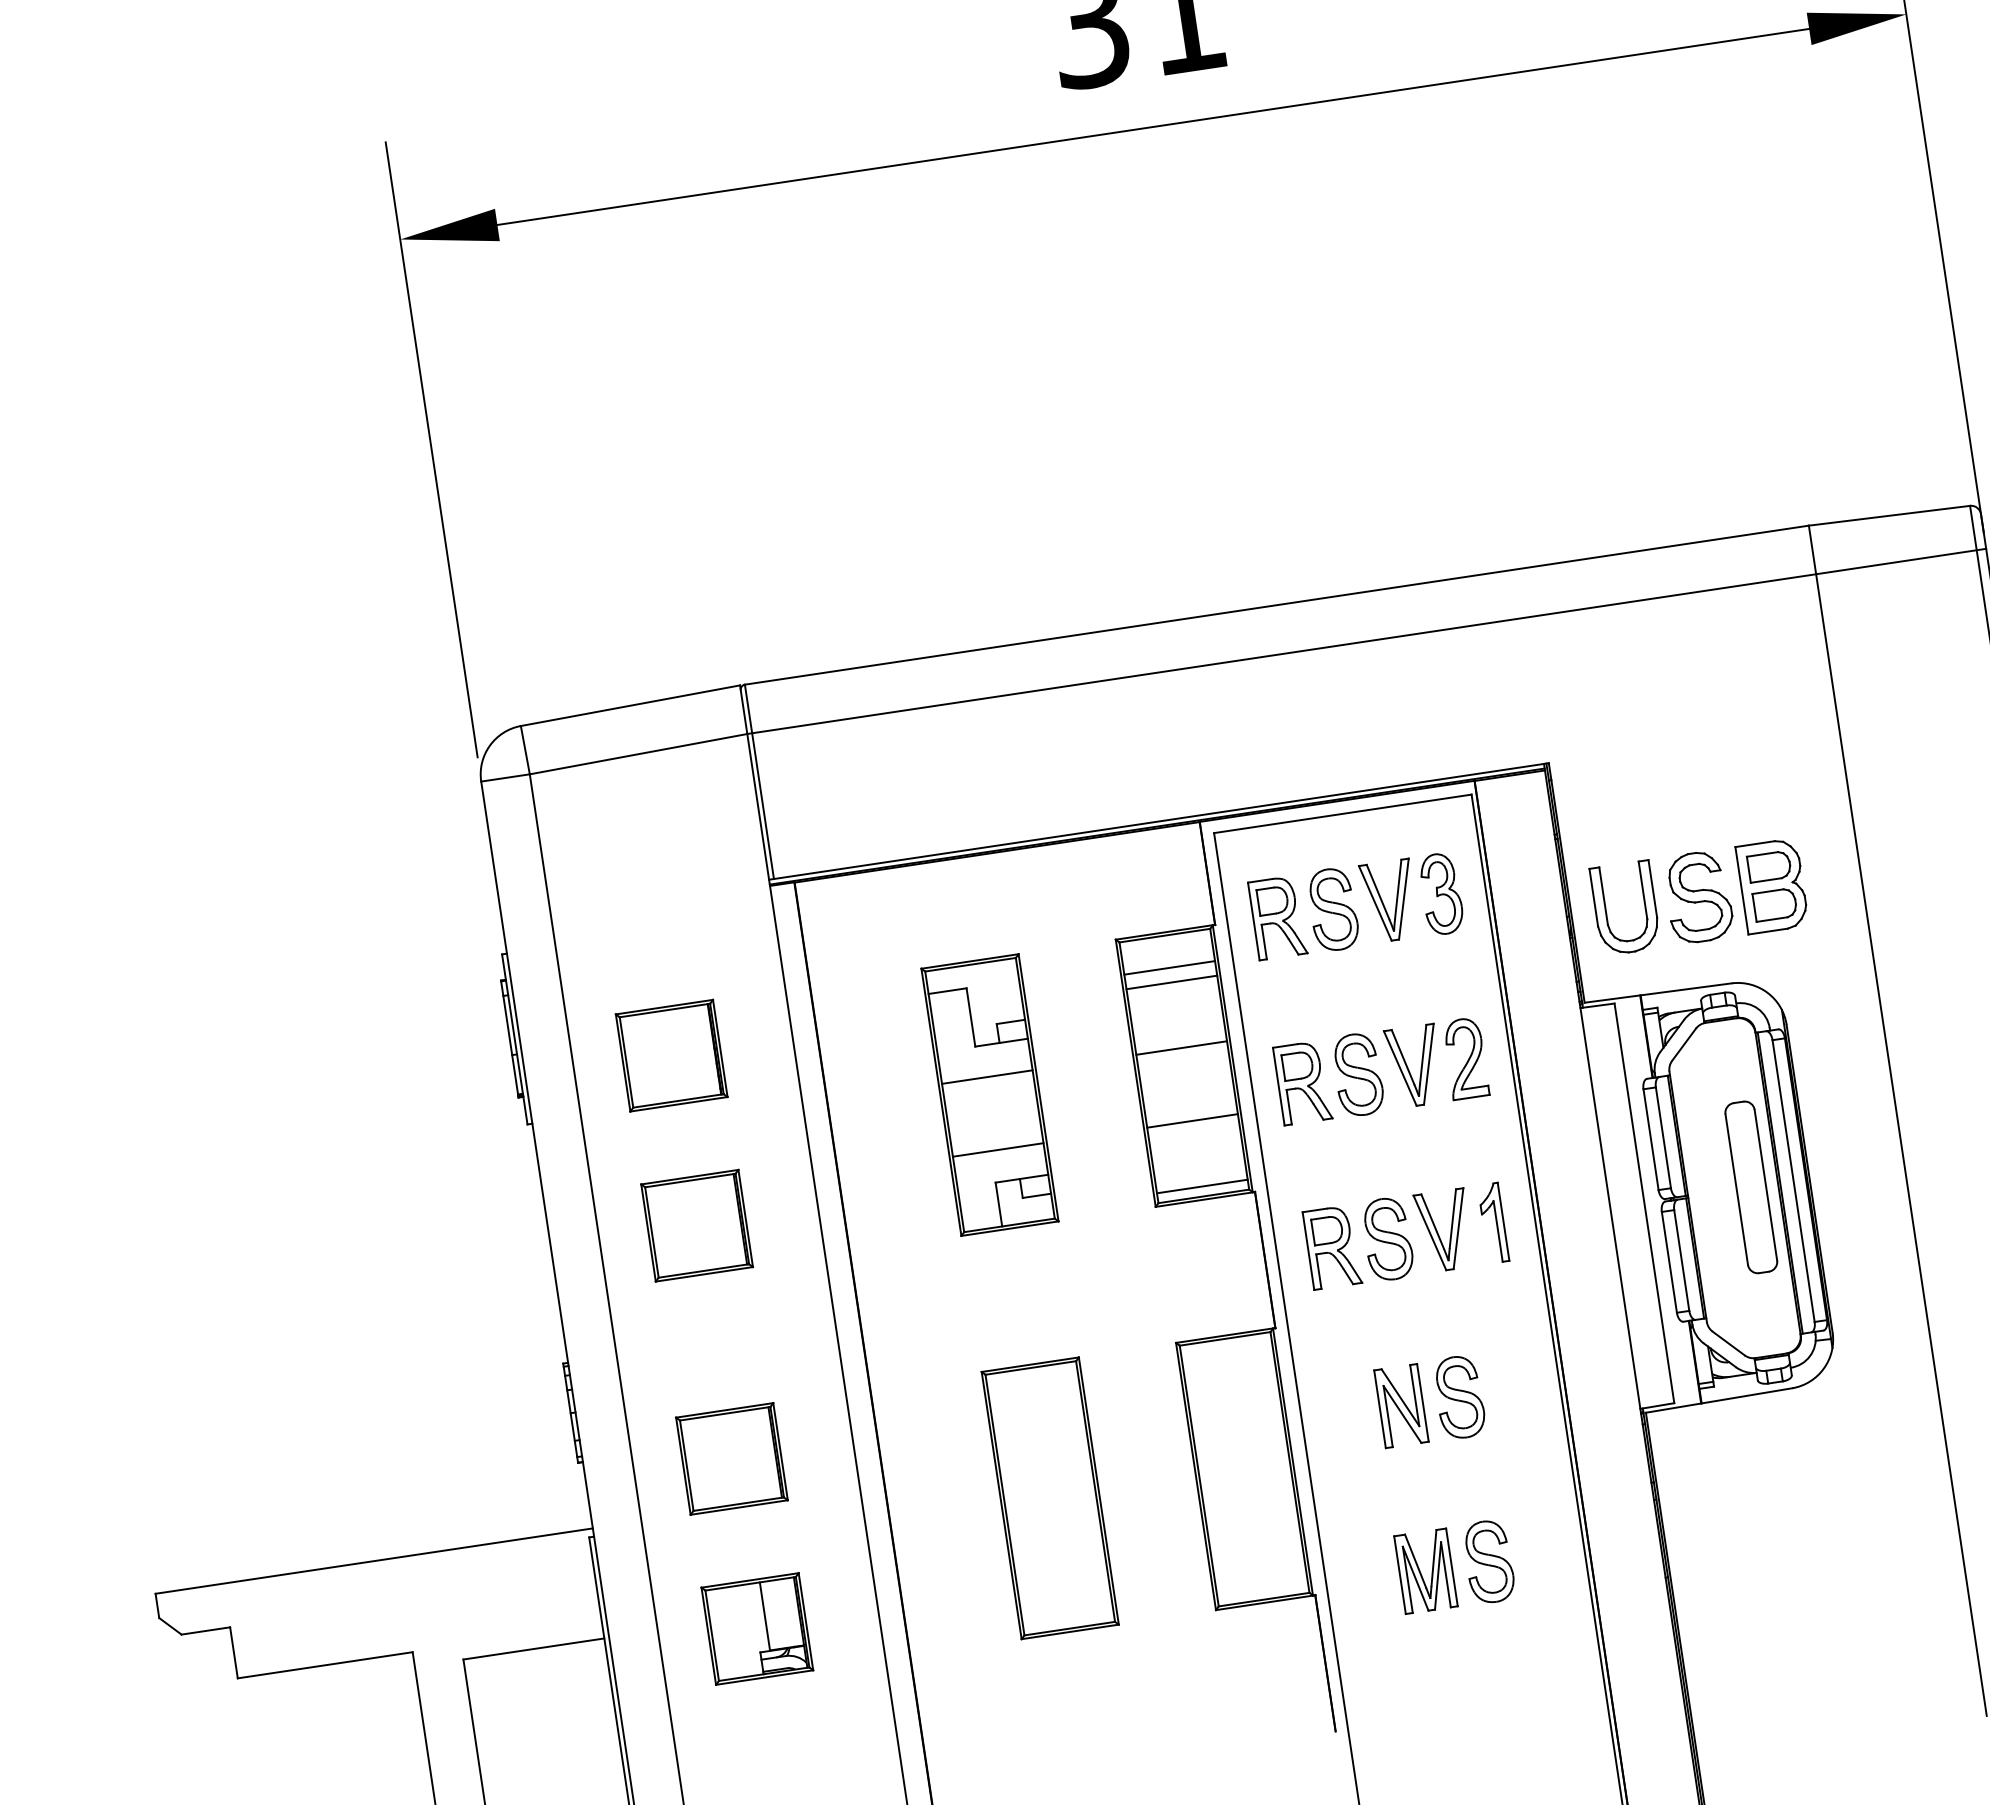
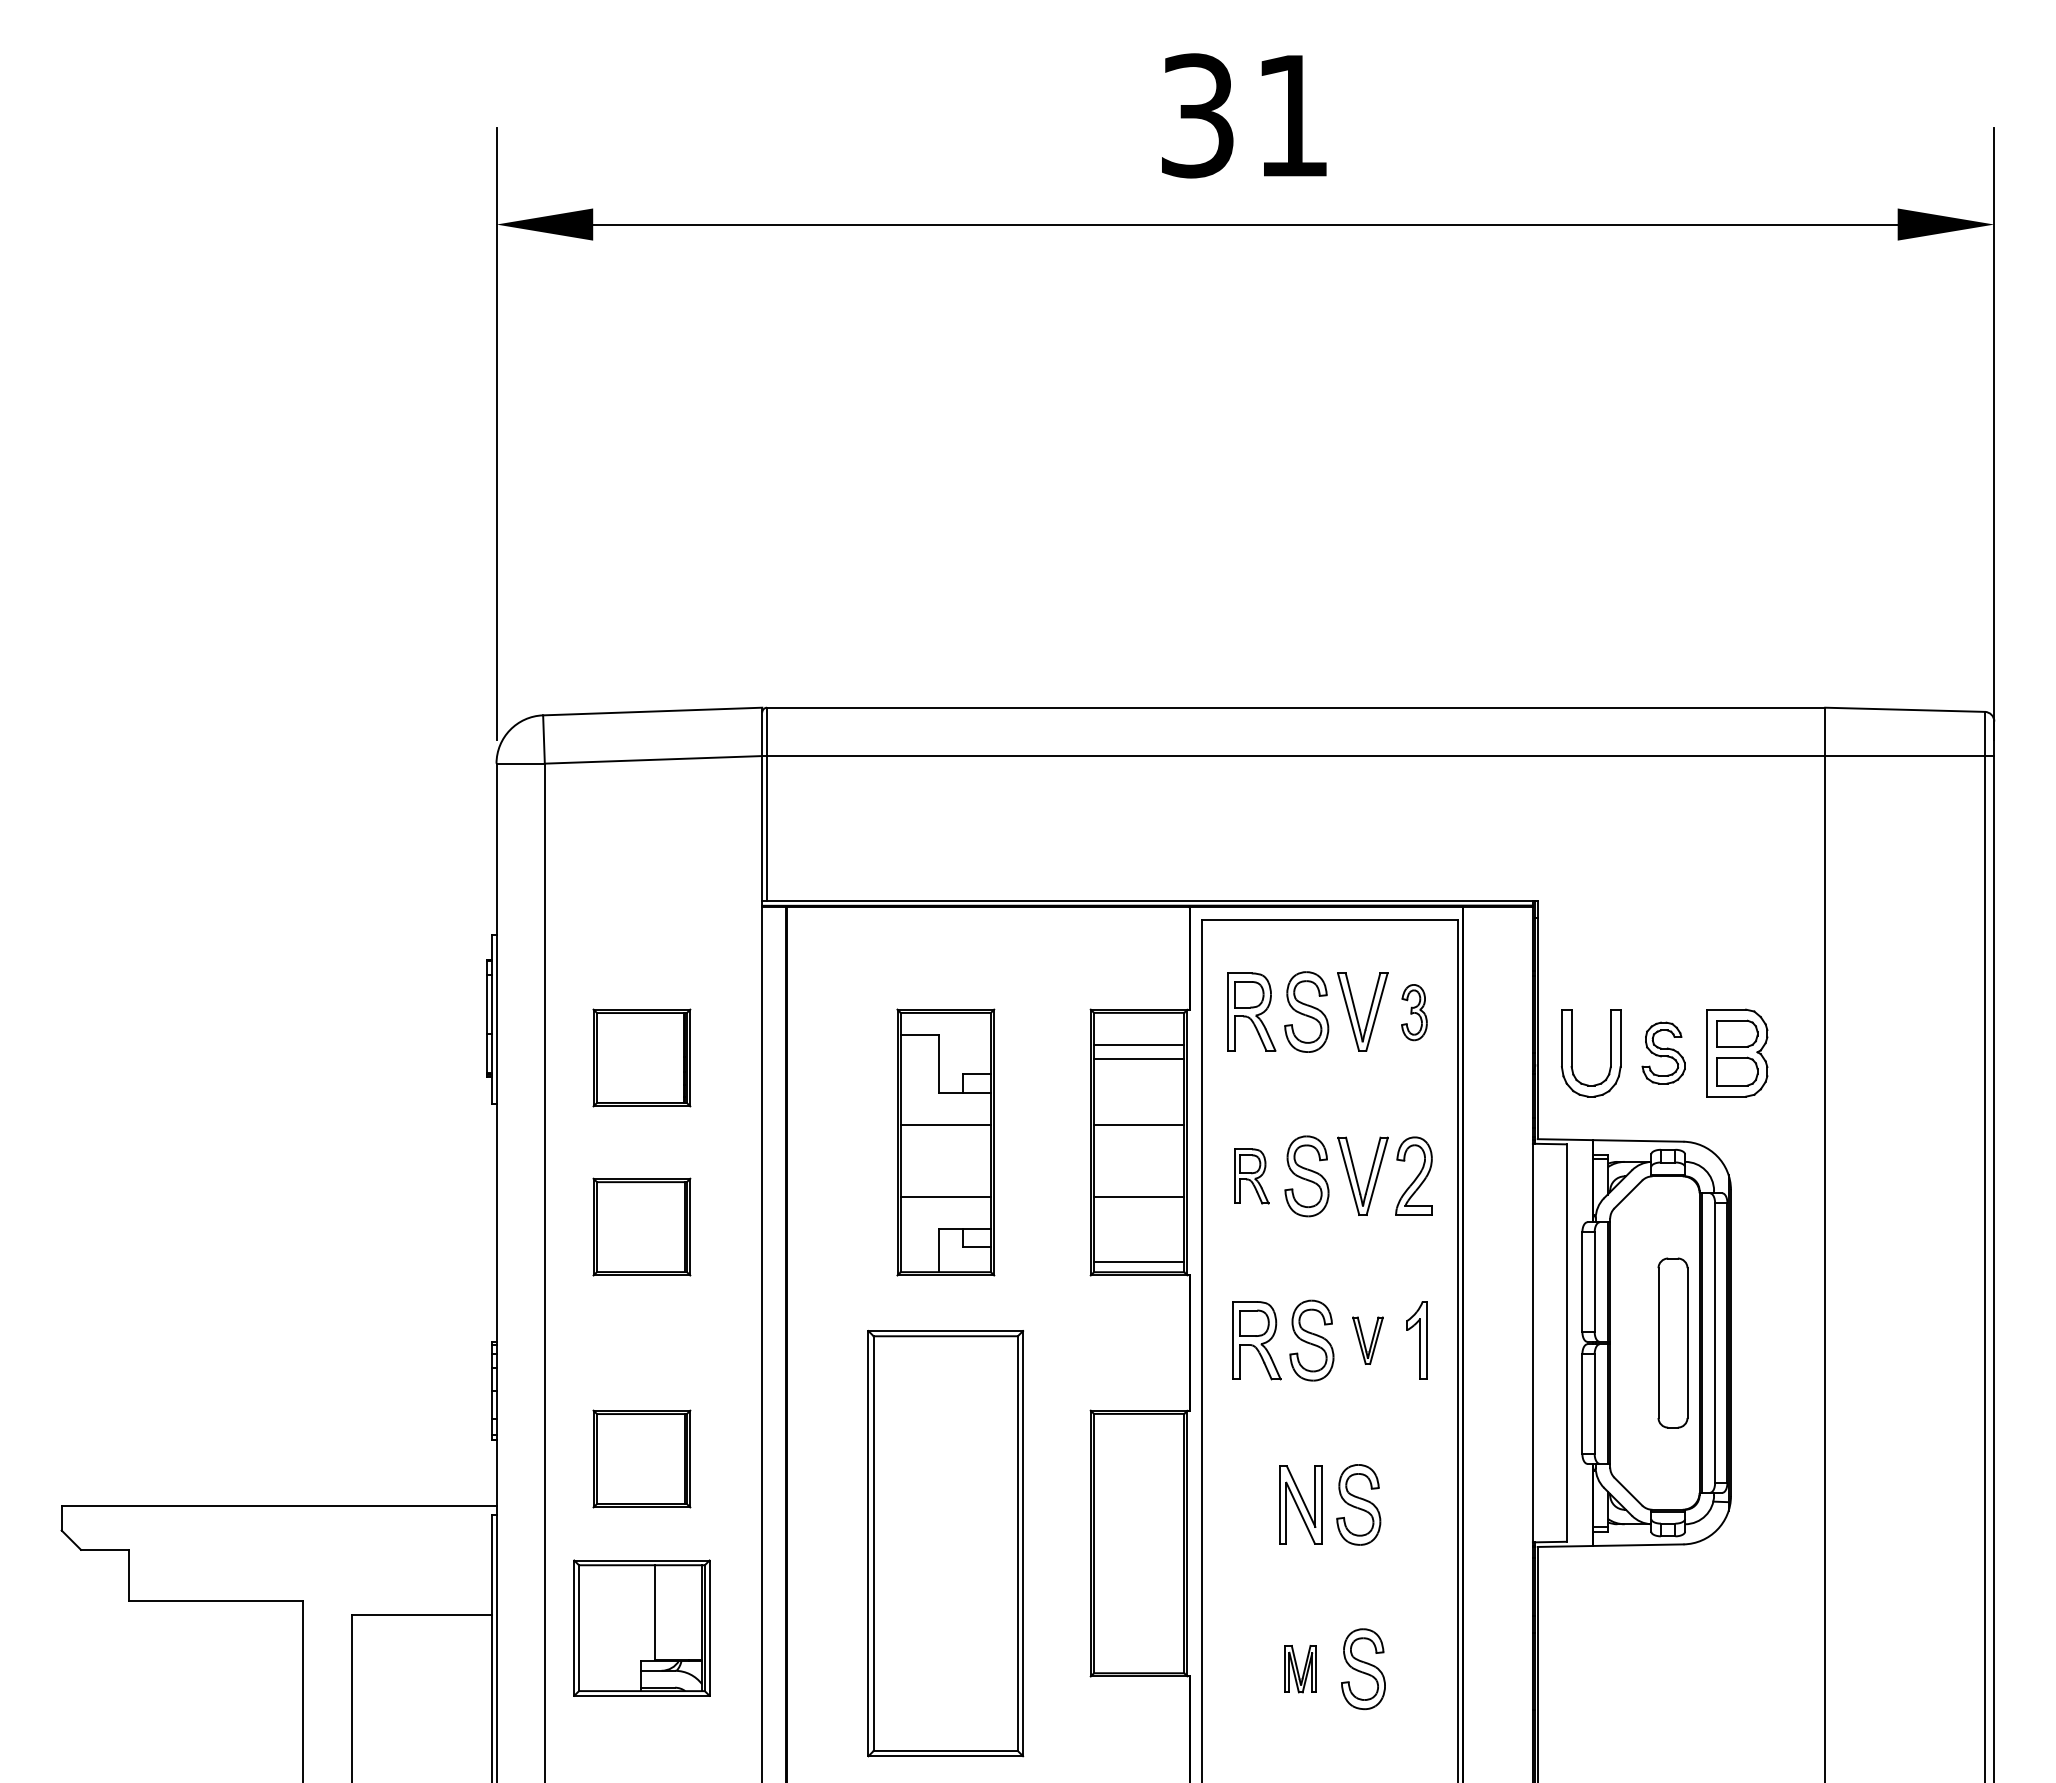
part: (1441, 893) -> (1414, 1012), size x0.7
part: (1698, 896) -> (1663, 1052), size x0.7
part: (1302, 1083) -> (1251, 1176), size x0.7
part: (1443, 1230) -> (1367, 1340), size x0.6
part: (1049, 1498) -> (945, 1543), size x1.6
part: (1425, 1570) -> (1300, 1668), size x0.6
part: (756, 1628) -> (641, 1627), size x1.4

